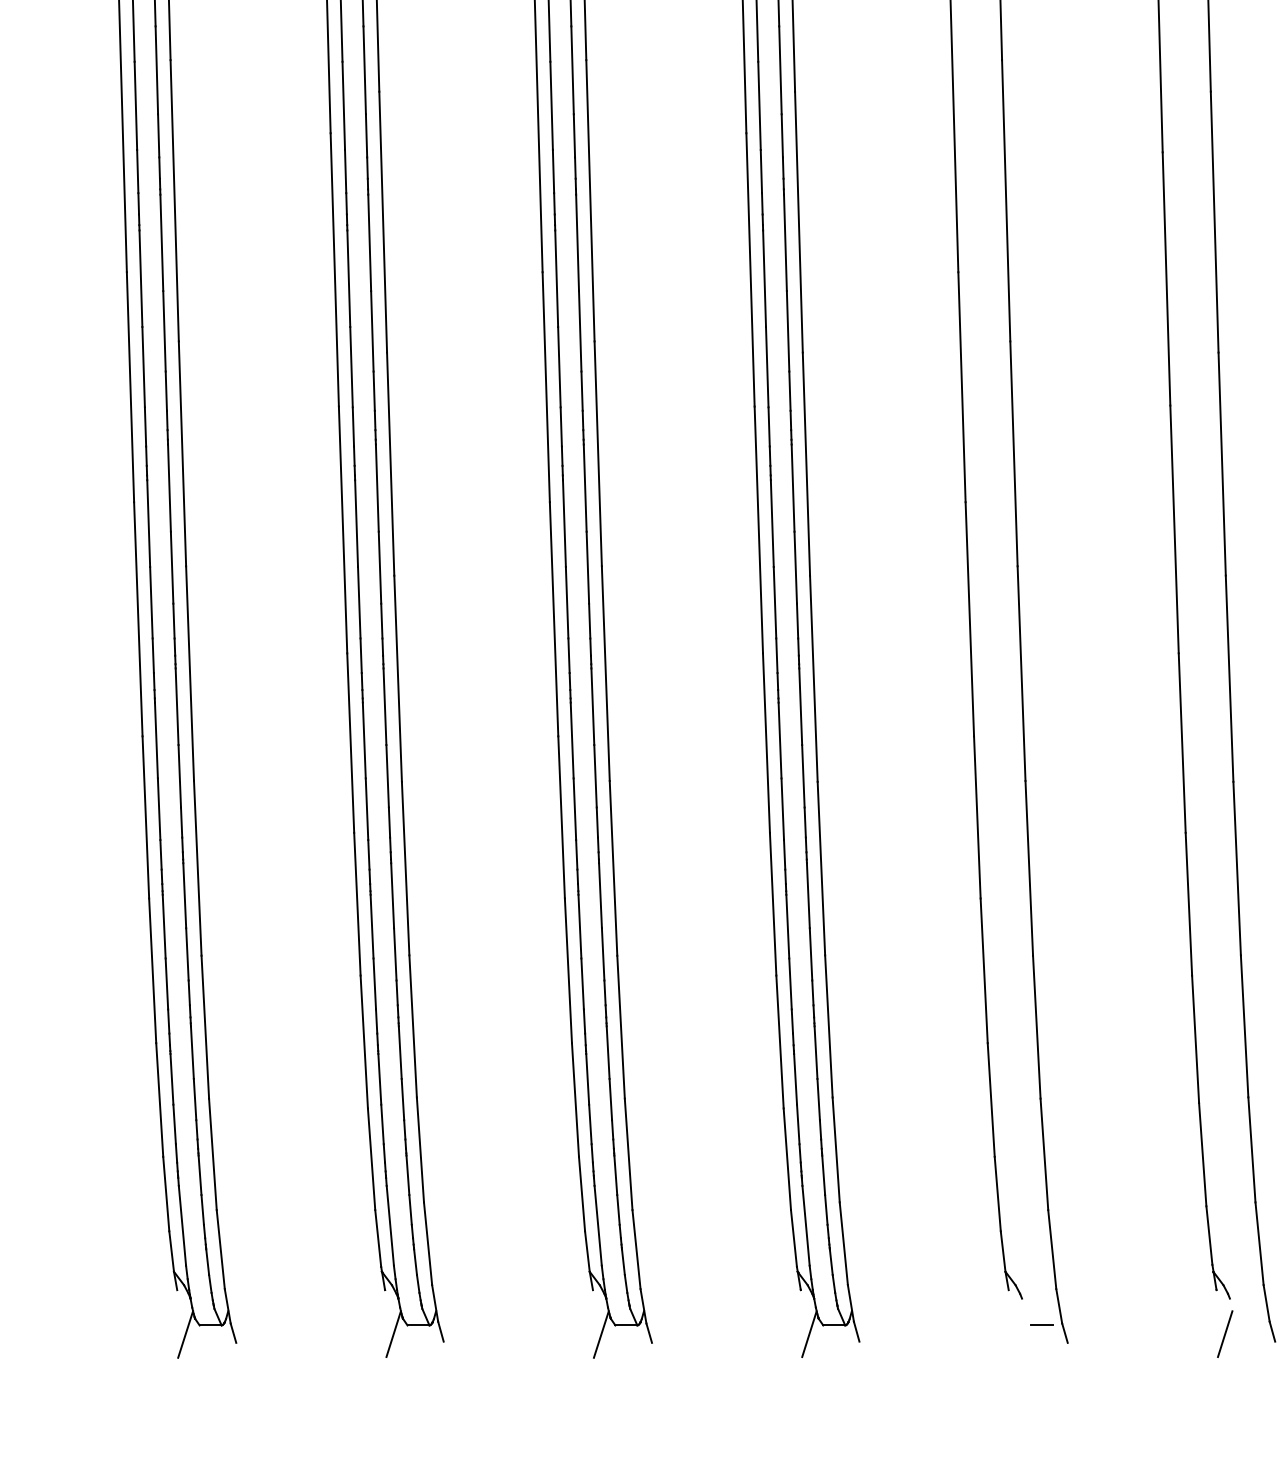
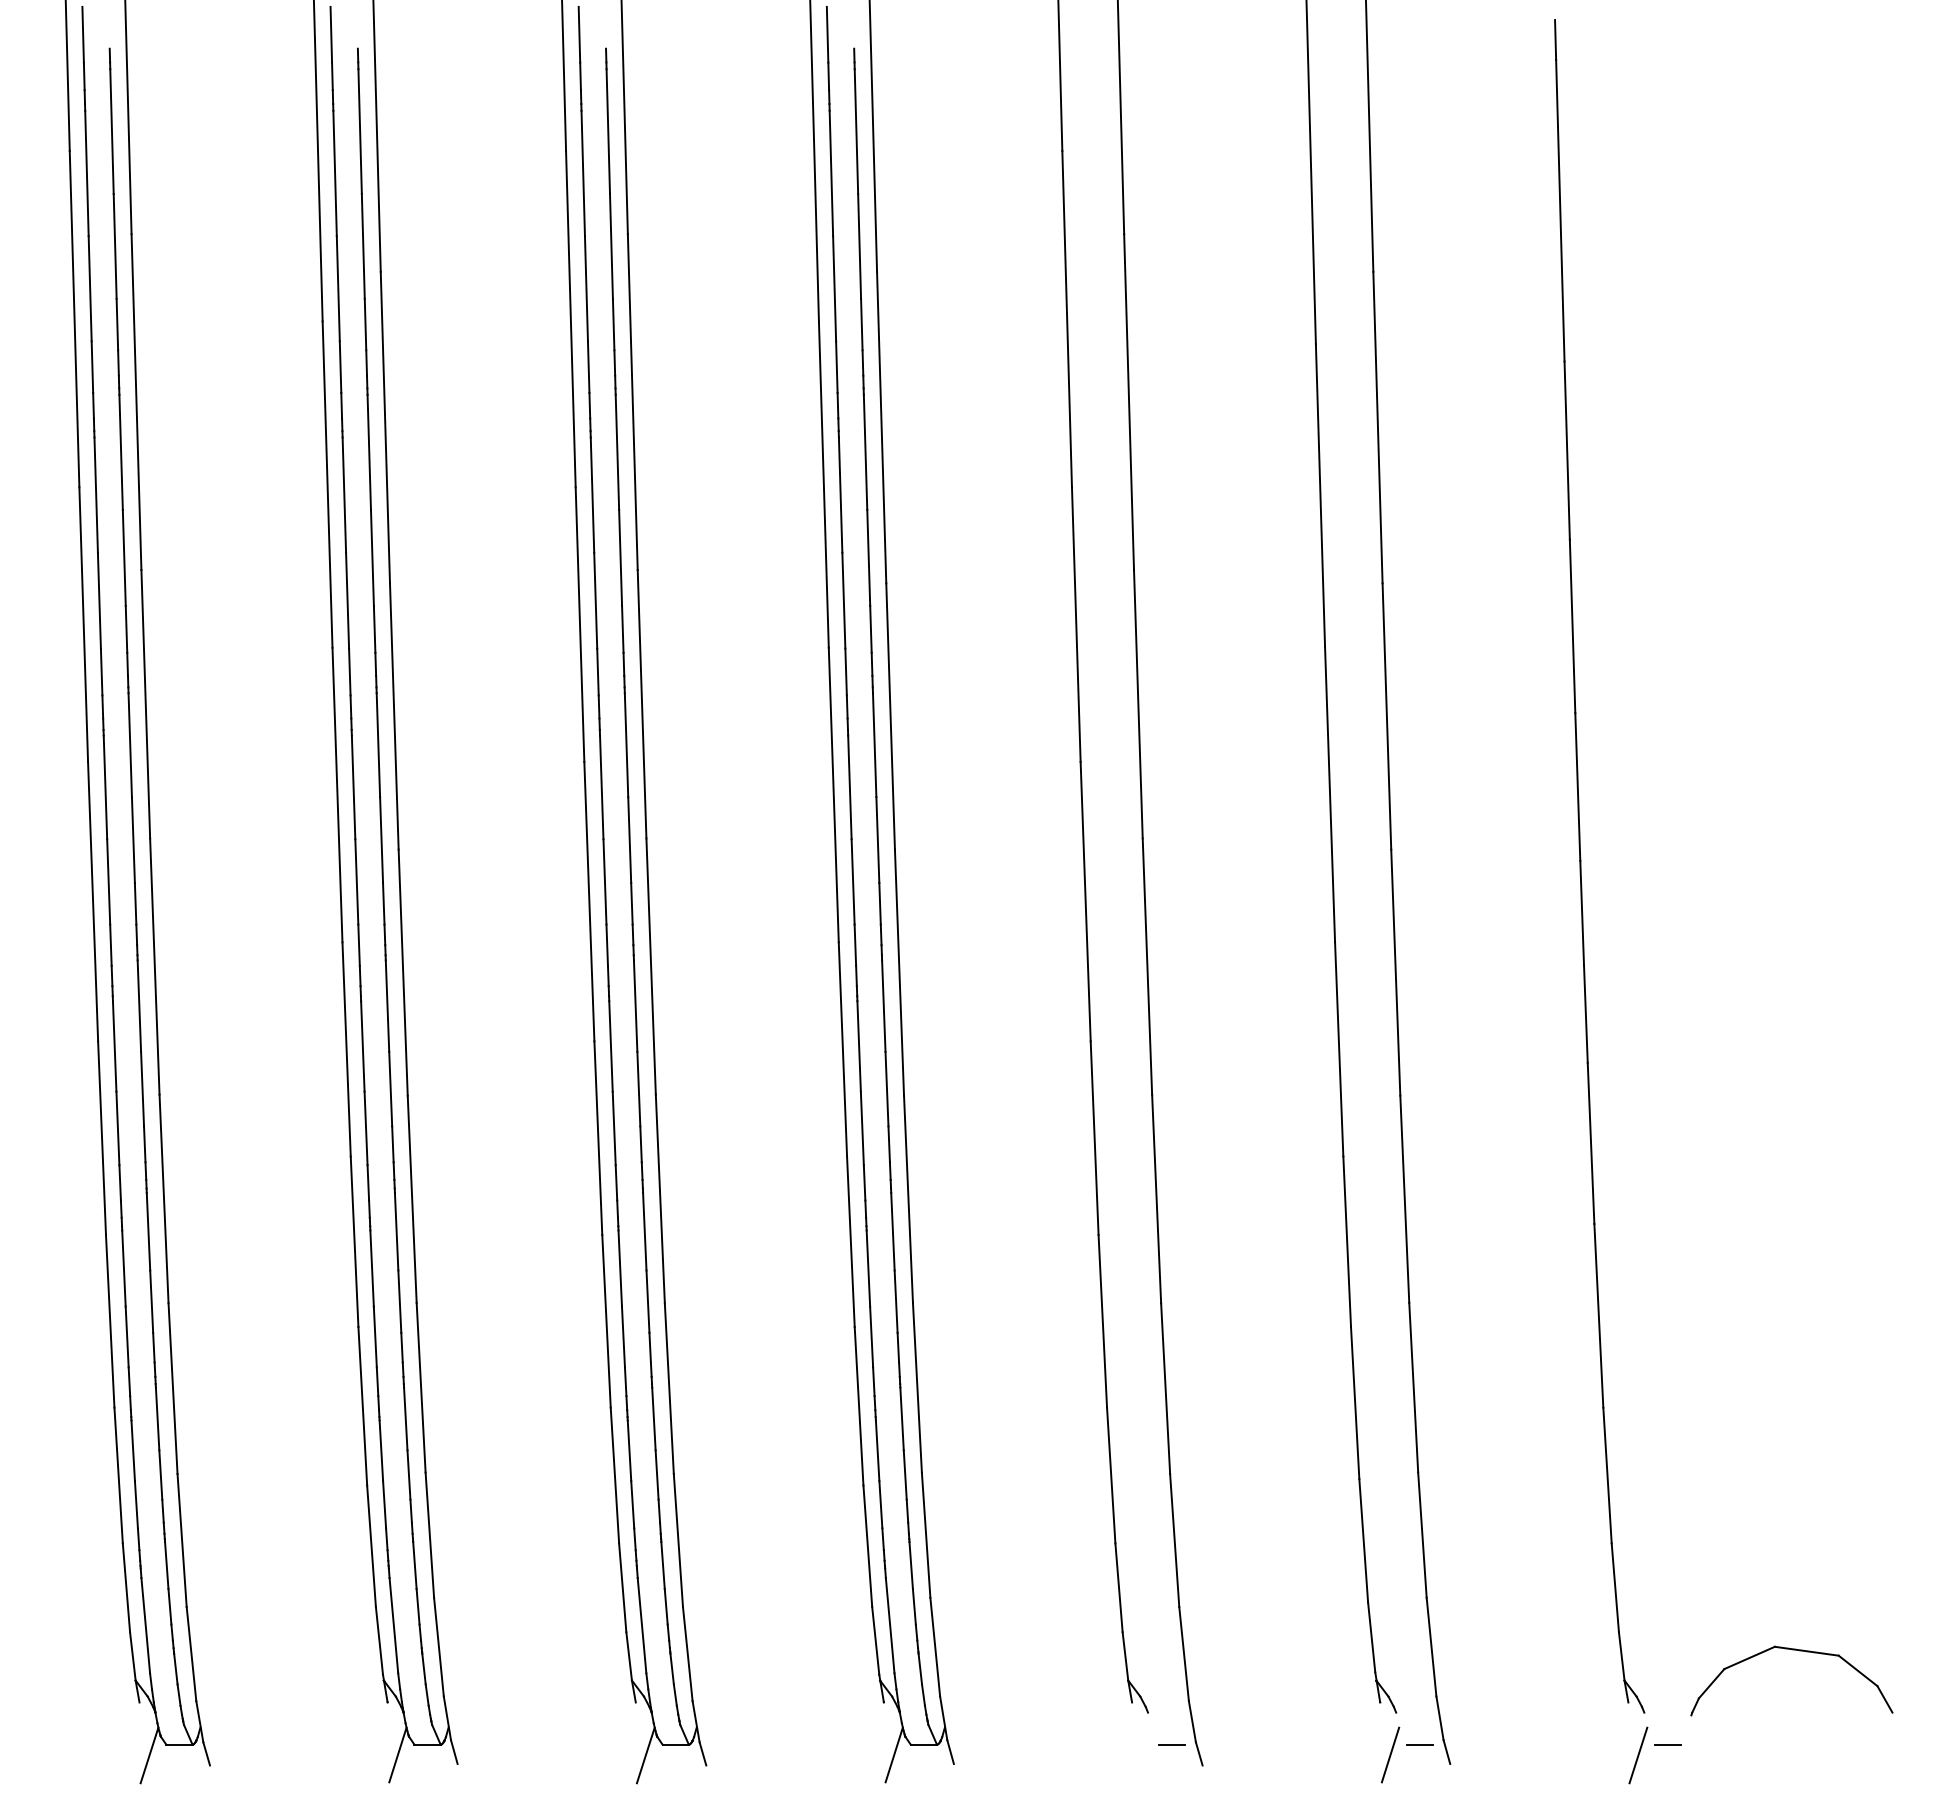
line: (1250, 1325) -> (1420, 1744), added

